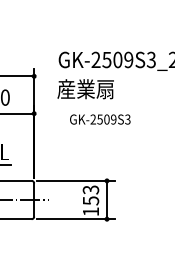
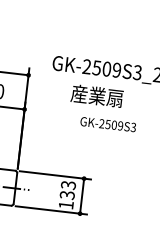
text: (85, 89) -> (96, 96), moved
text: (100, 119) -> (108, 124), moved
text: (90, 200) -> (66, 194), 153 -> 133

